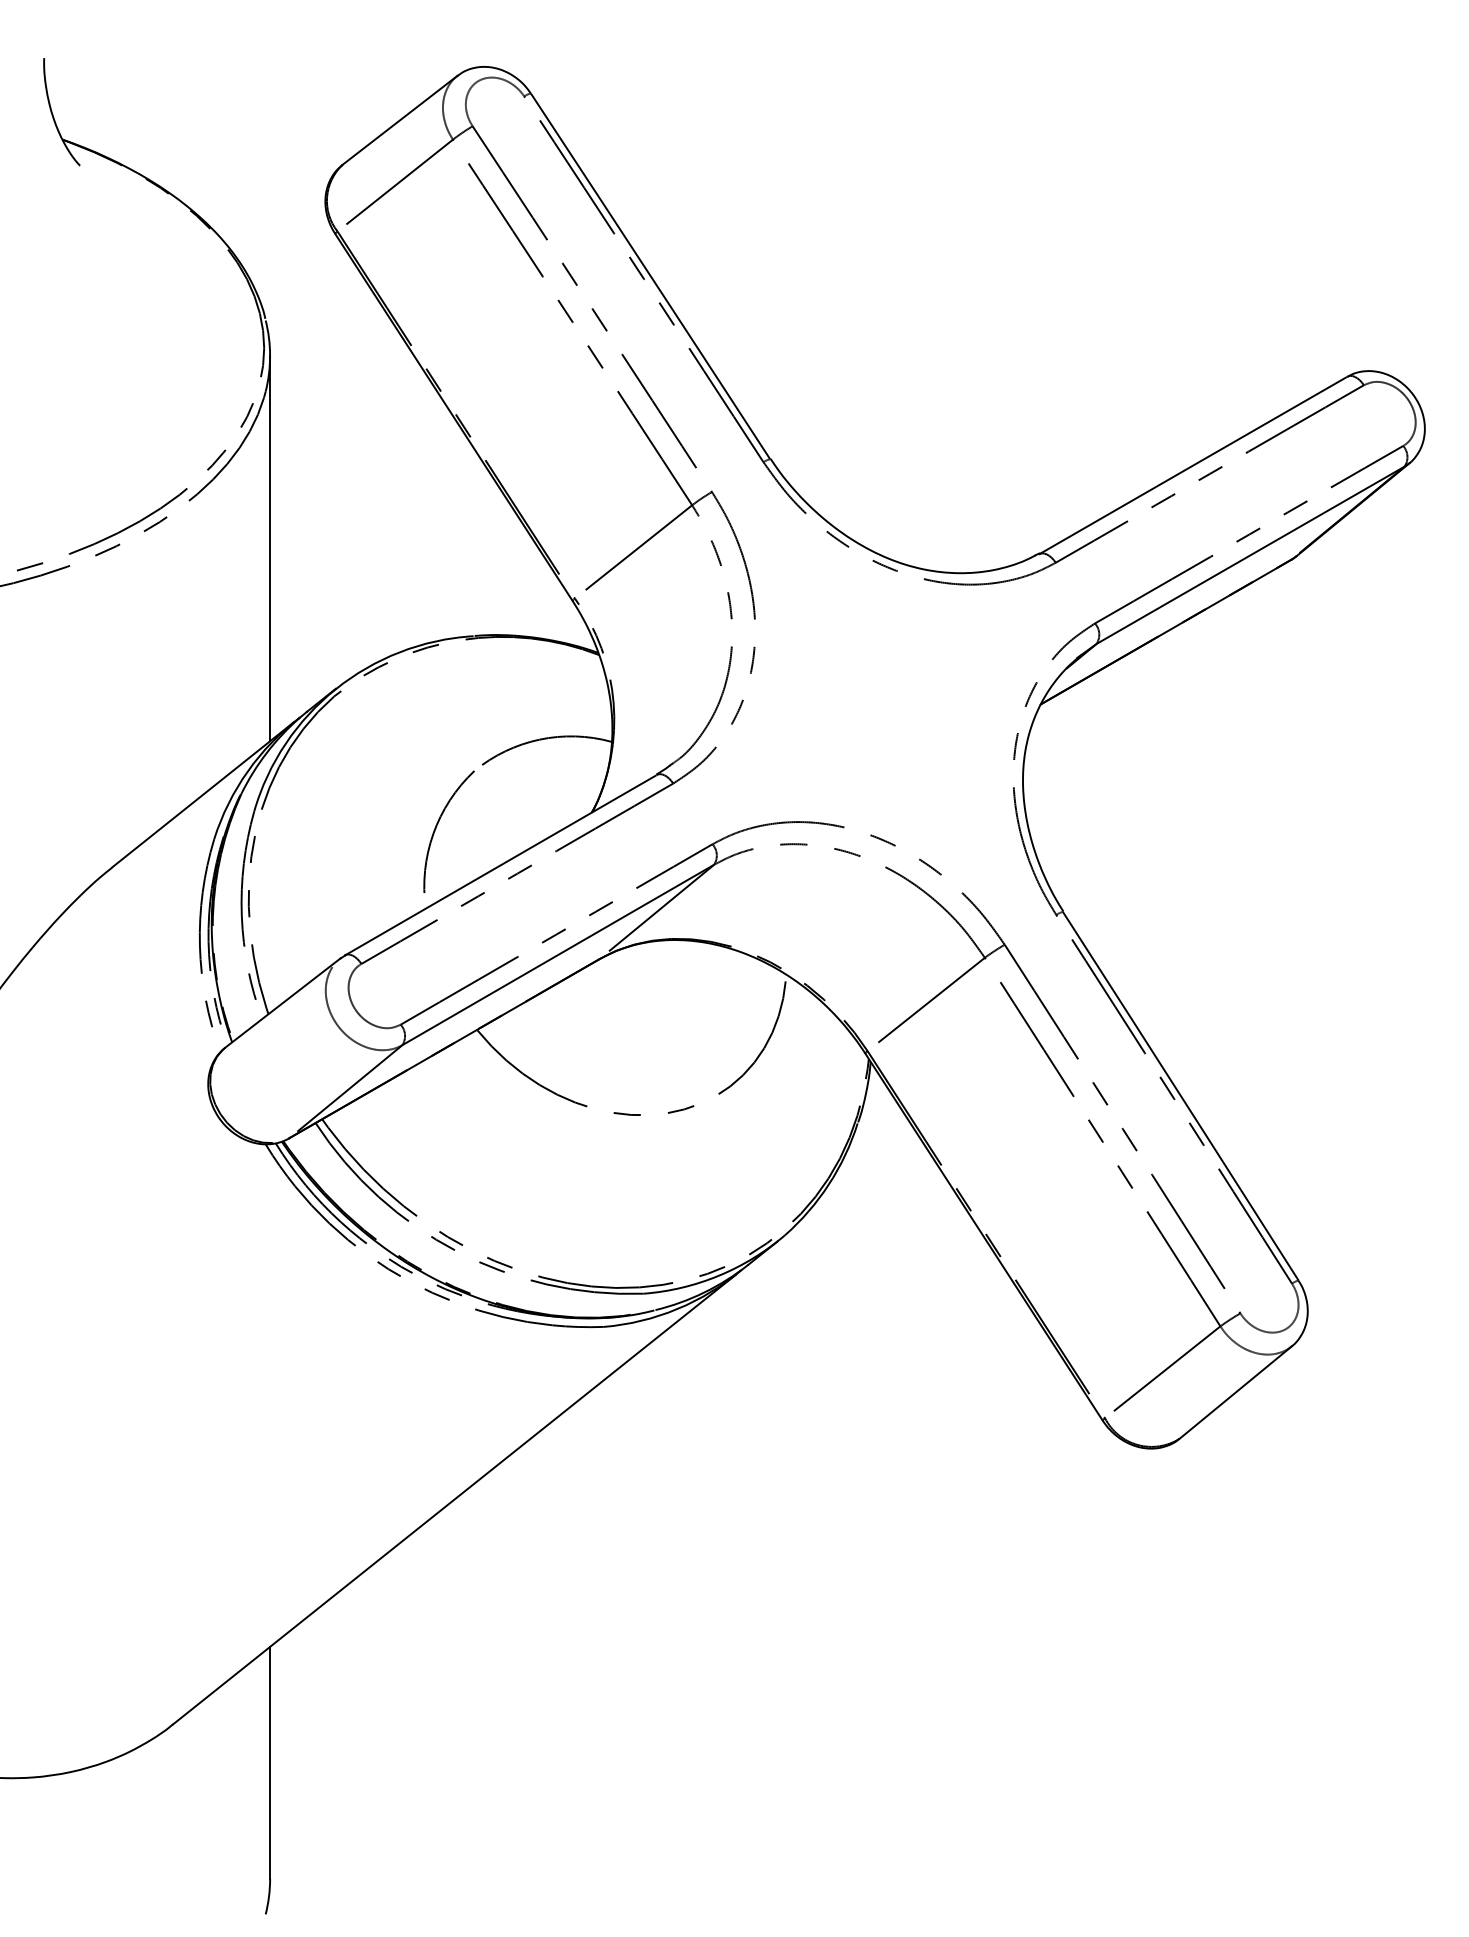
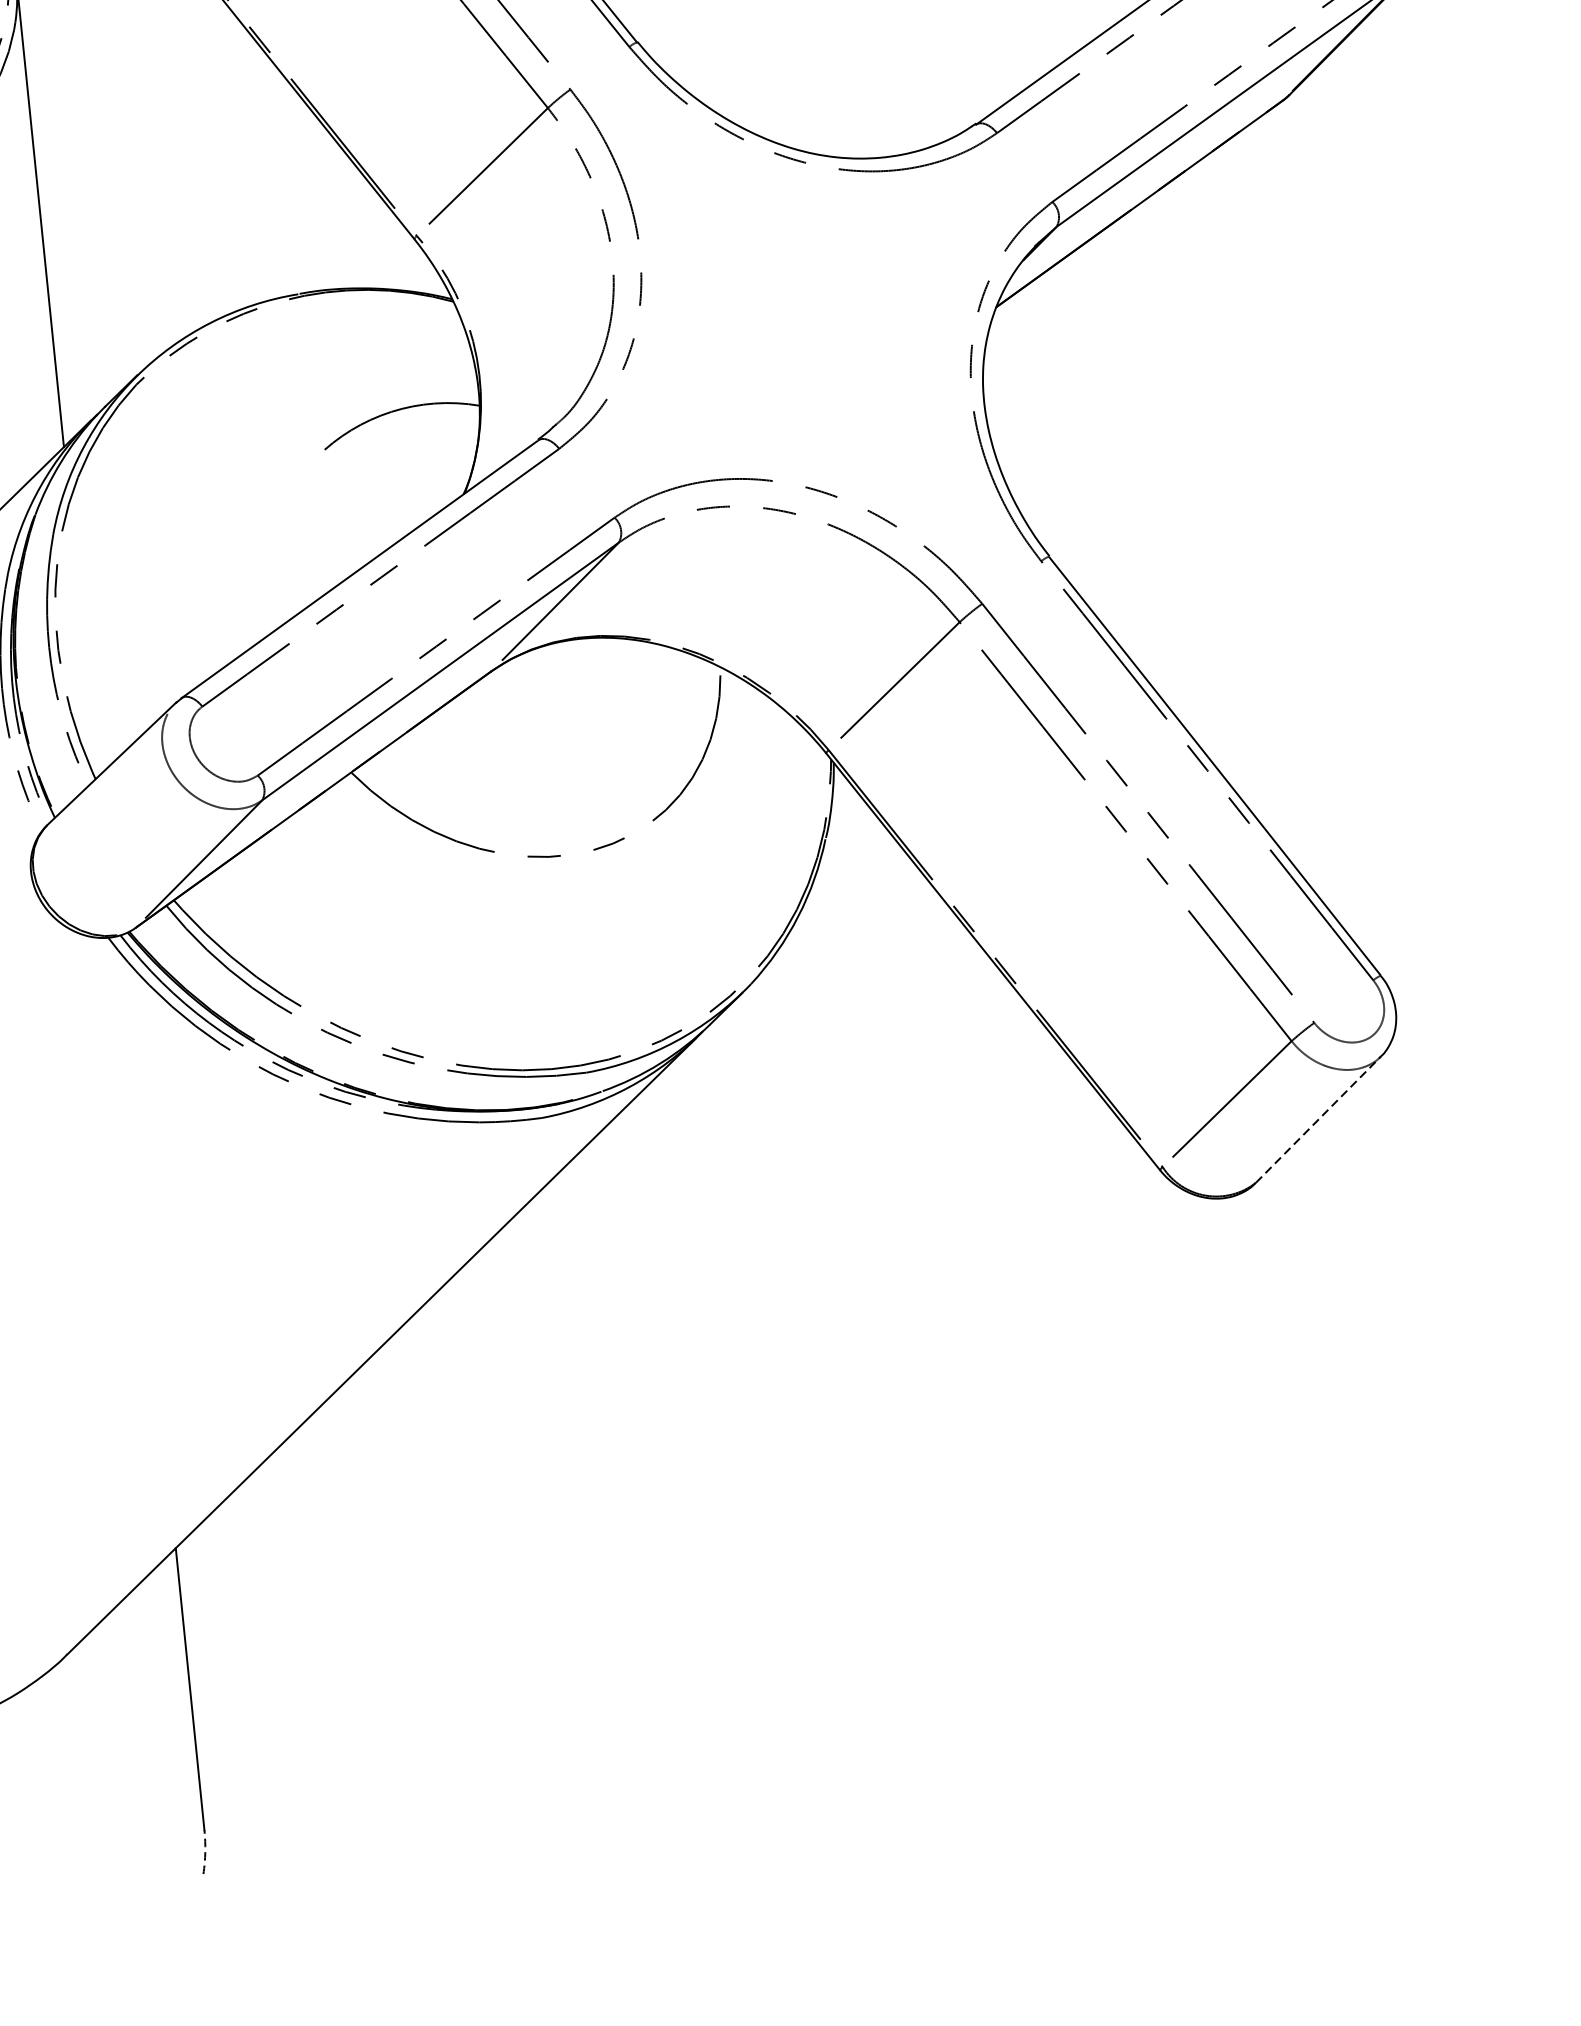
arc: (437, 826) -> (277, 530), removed
line: (1235, 1392) -> (1318, 1119), solid -> dashed
arc: (269, 1896) -> (205, 1851), solid -> dashed

